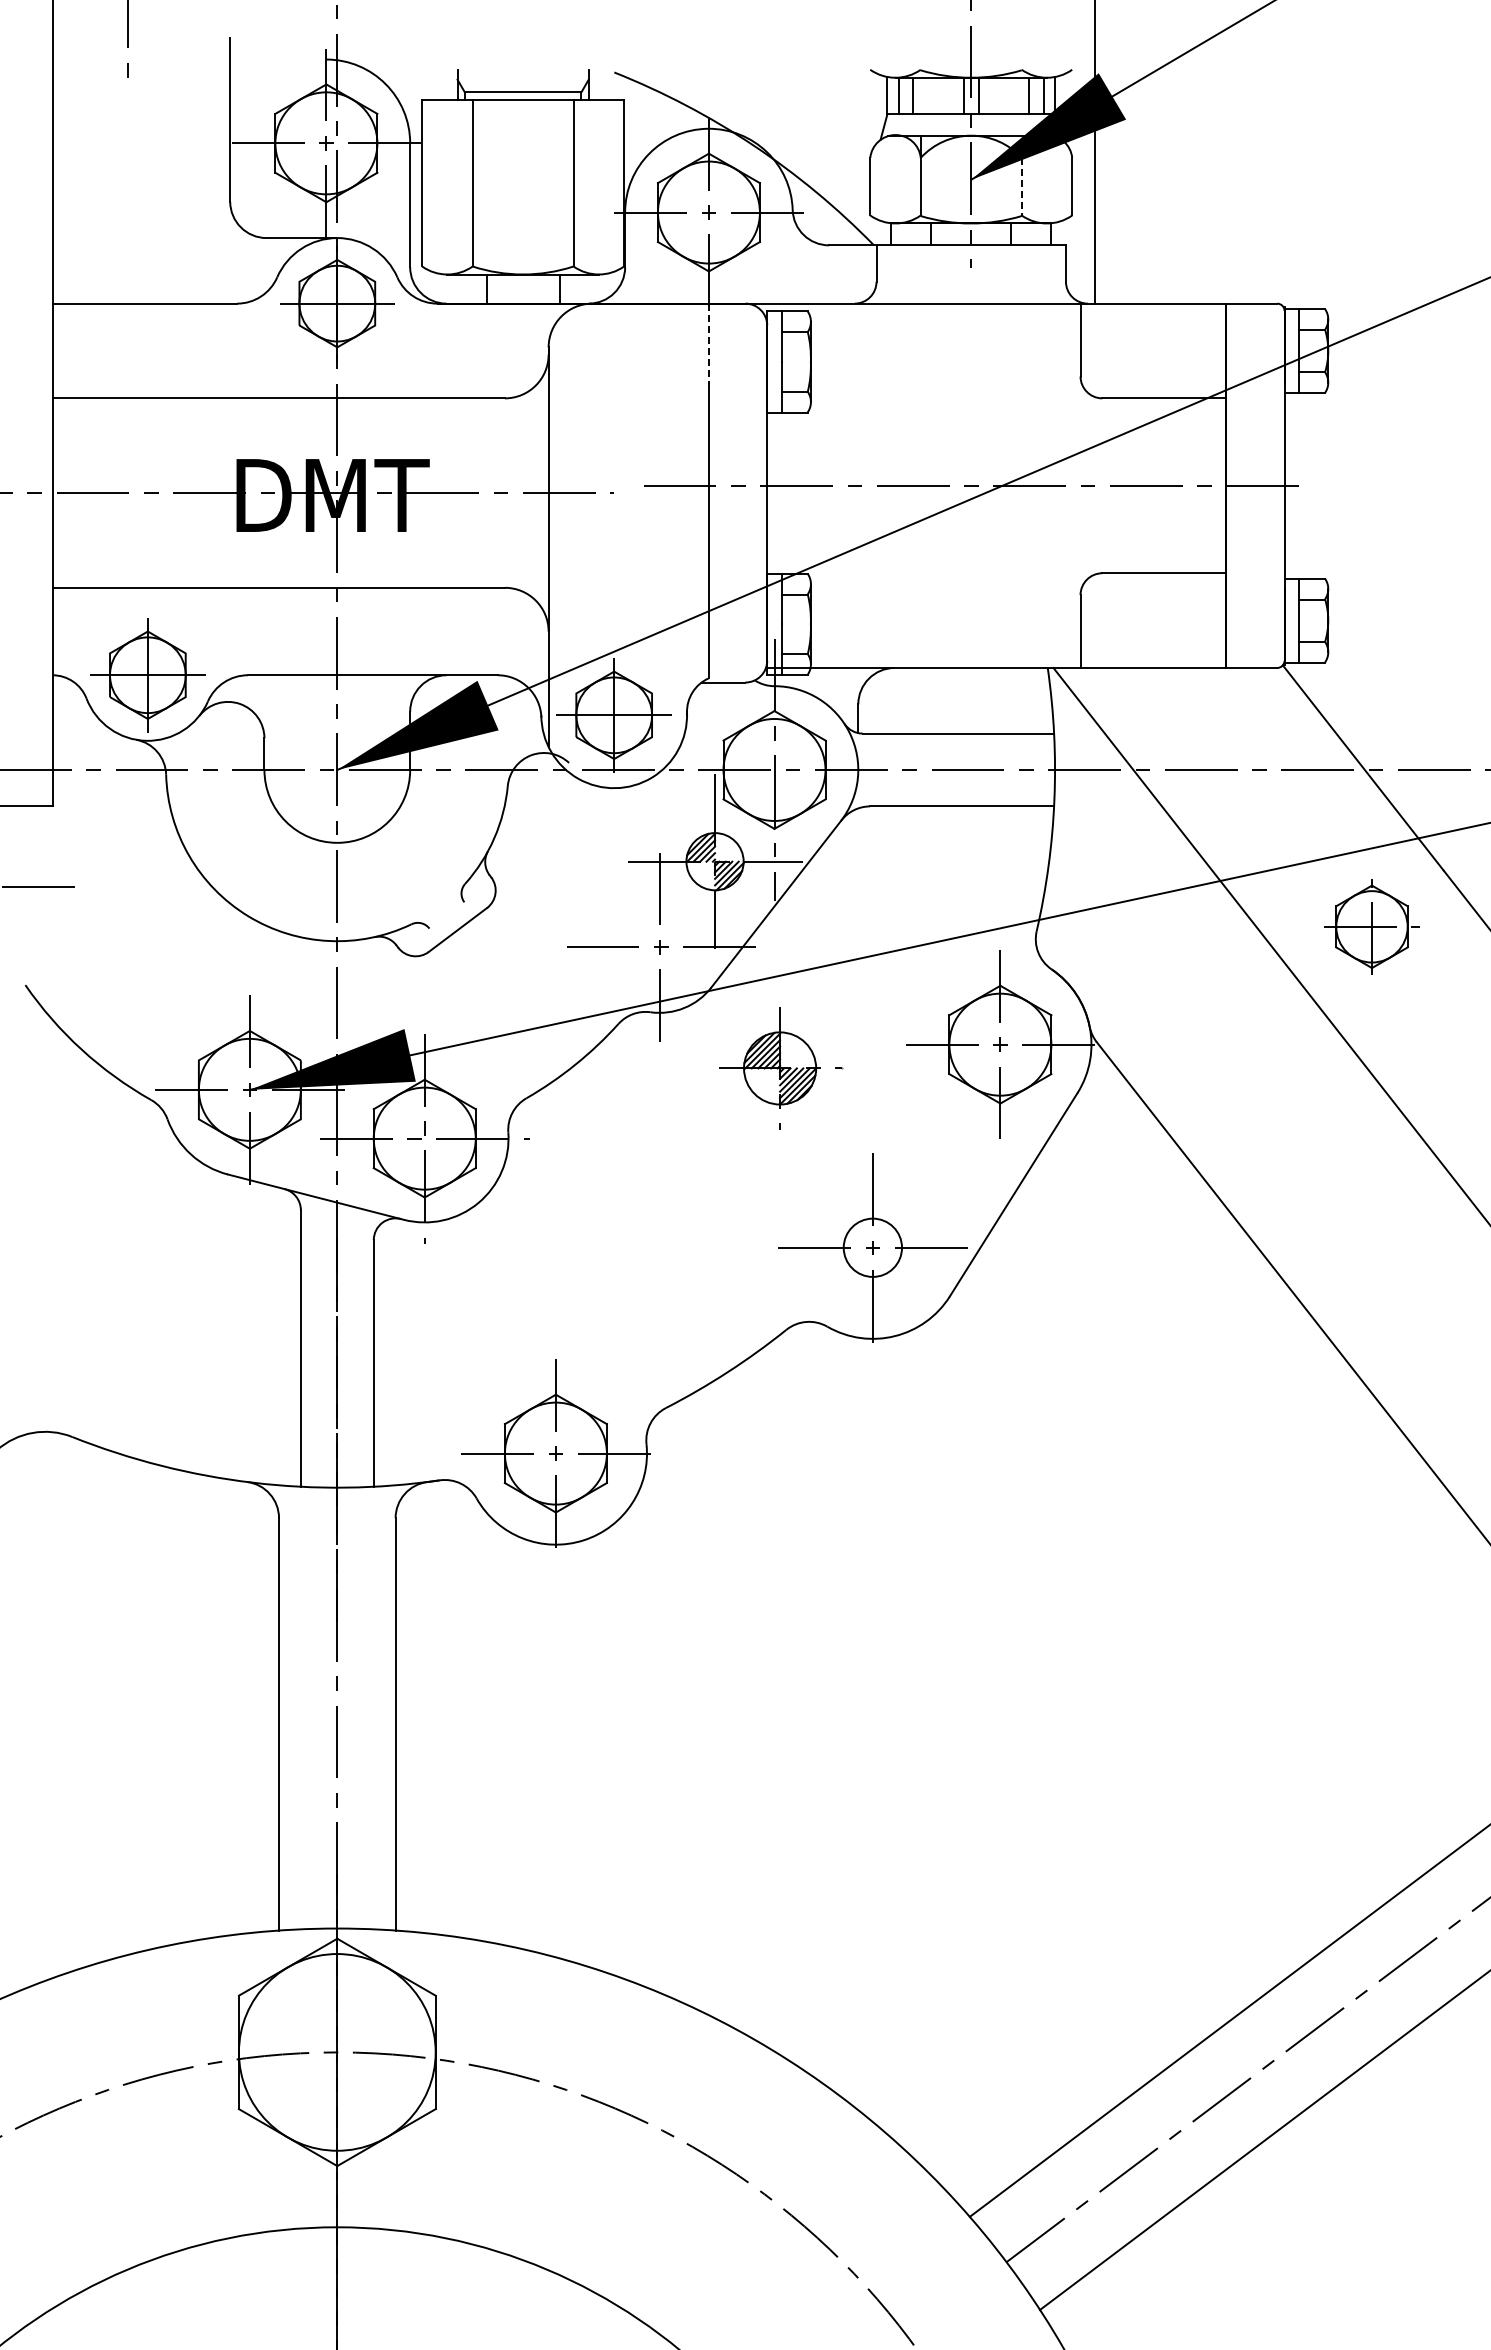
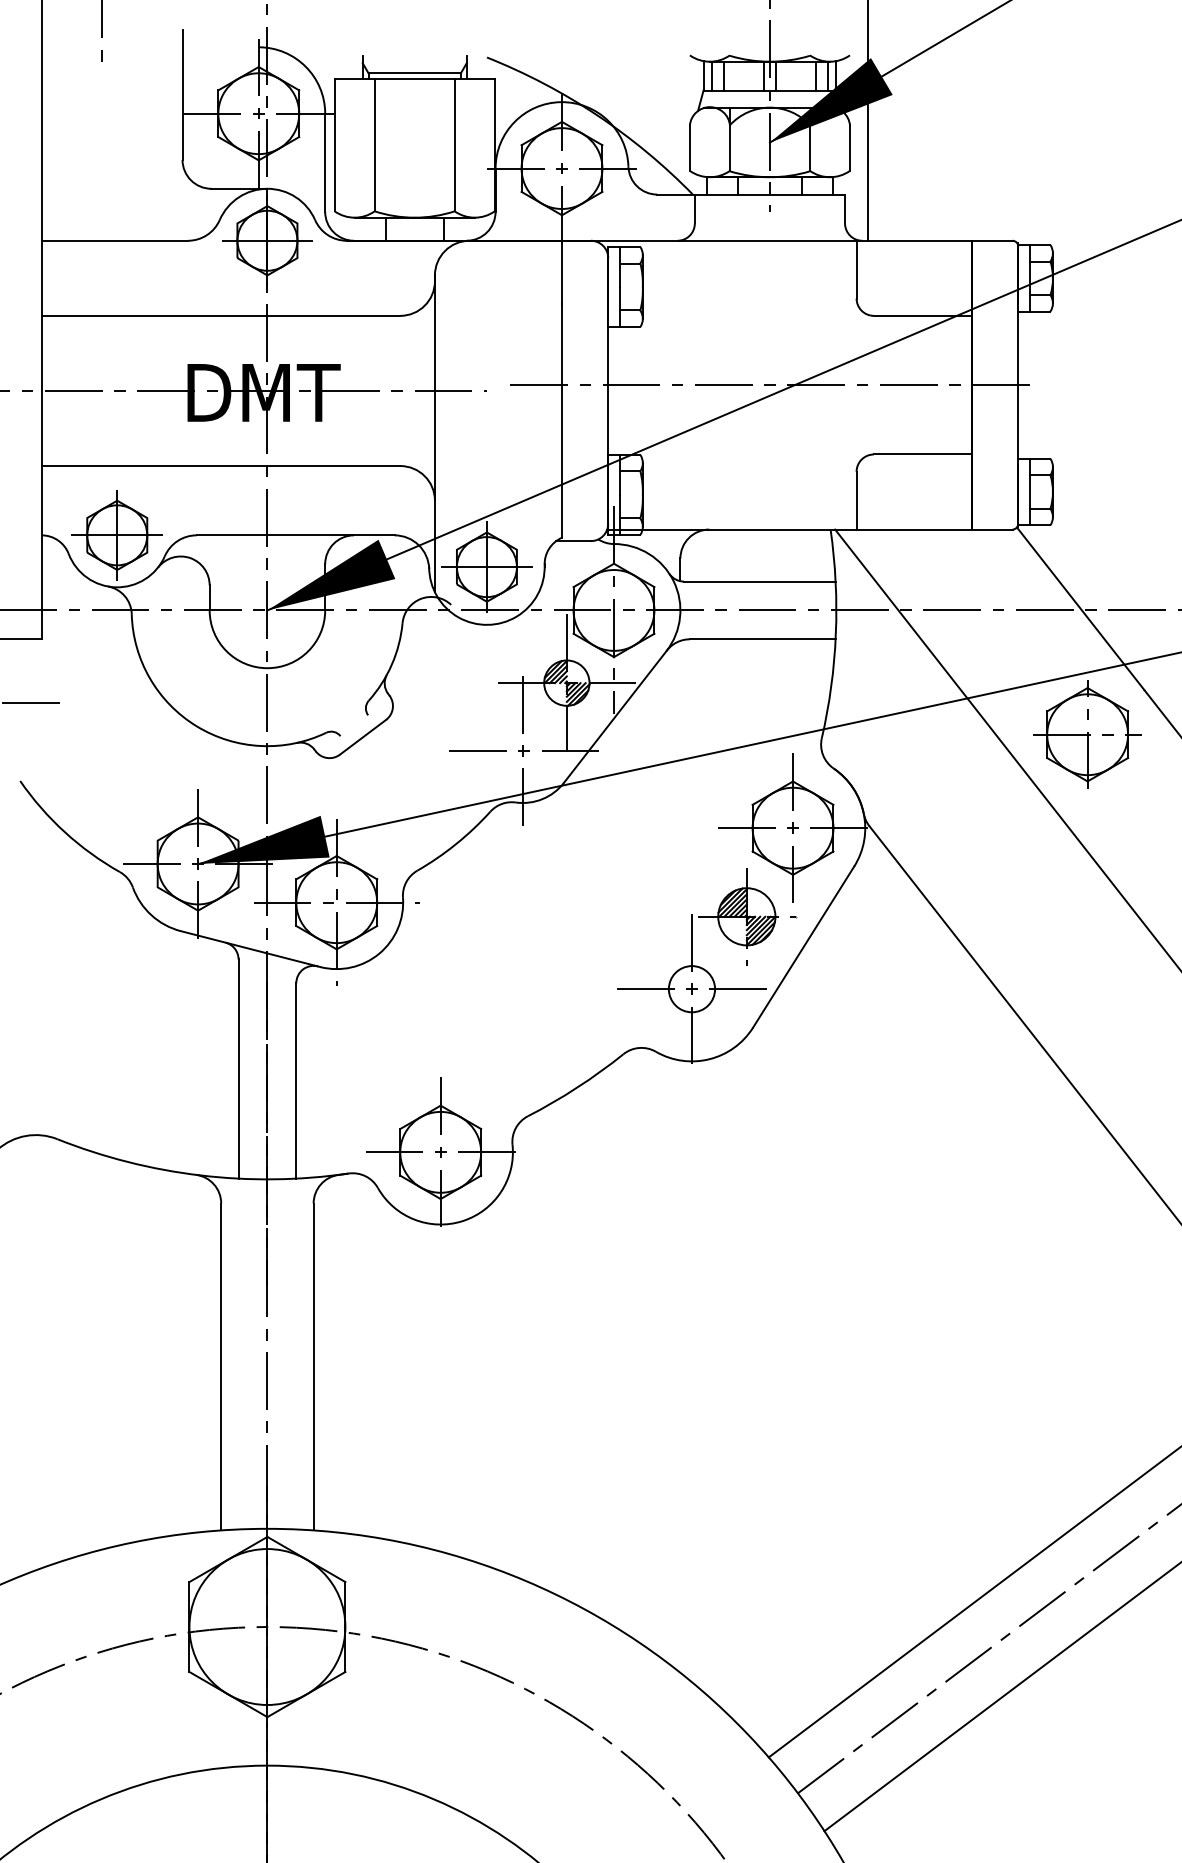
line: (1021, 187) -> (809, 148), dashed -> solid
line: (708, 344) -> (561, 273), dashed -> solid
part: (1371, 926) -> (1087, 734), size x1.43
part: (781, 1068) -> (747, 916), moved

